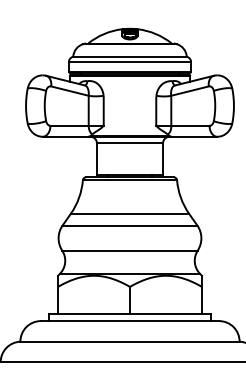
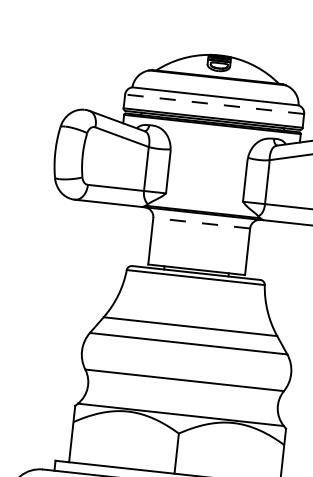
line: (129, 62) -> (213, 104), solid -> dashed
line: (129, 143) -> (200, 223), solid -> dashed

